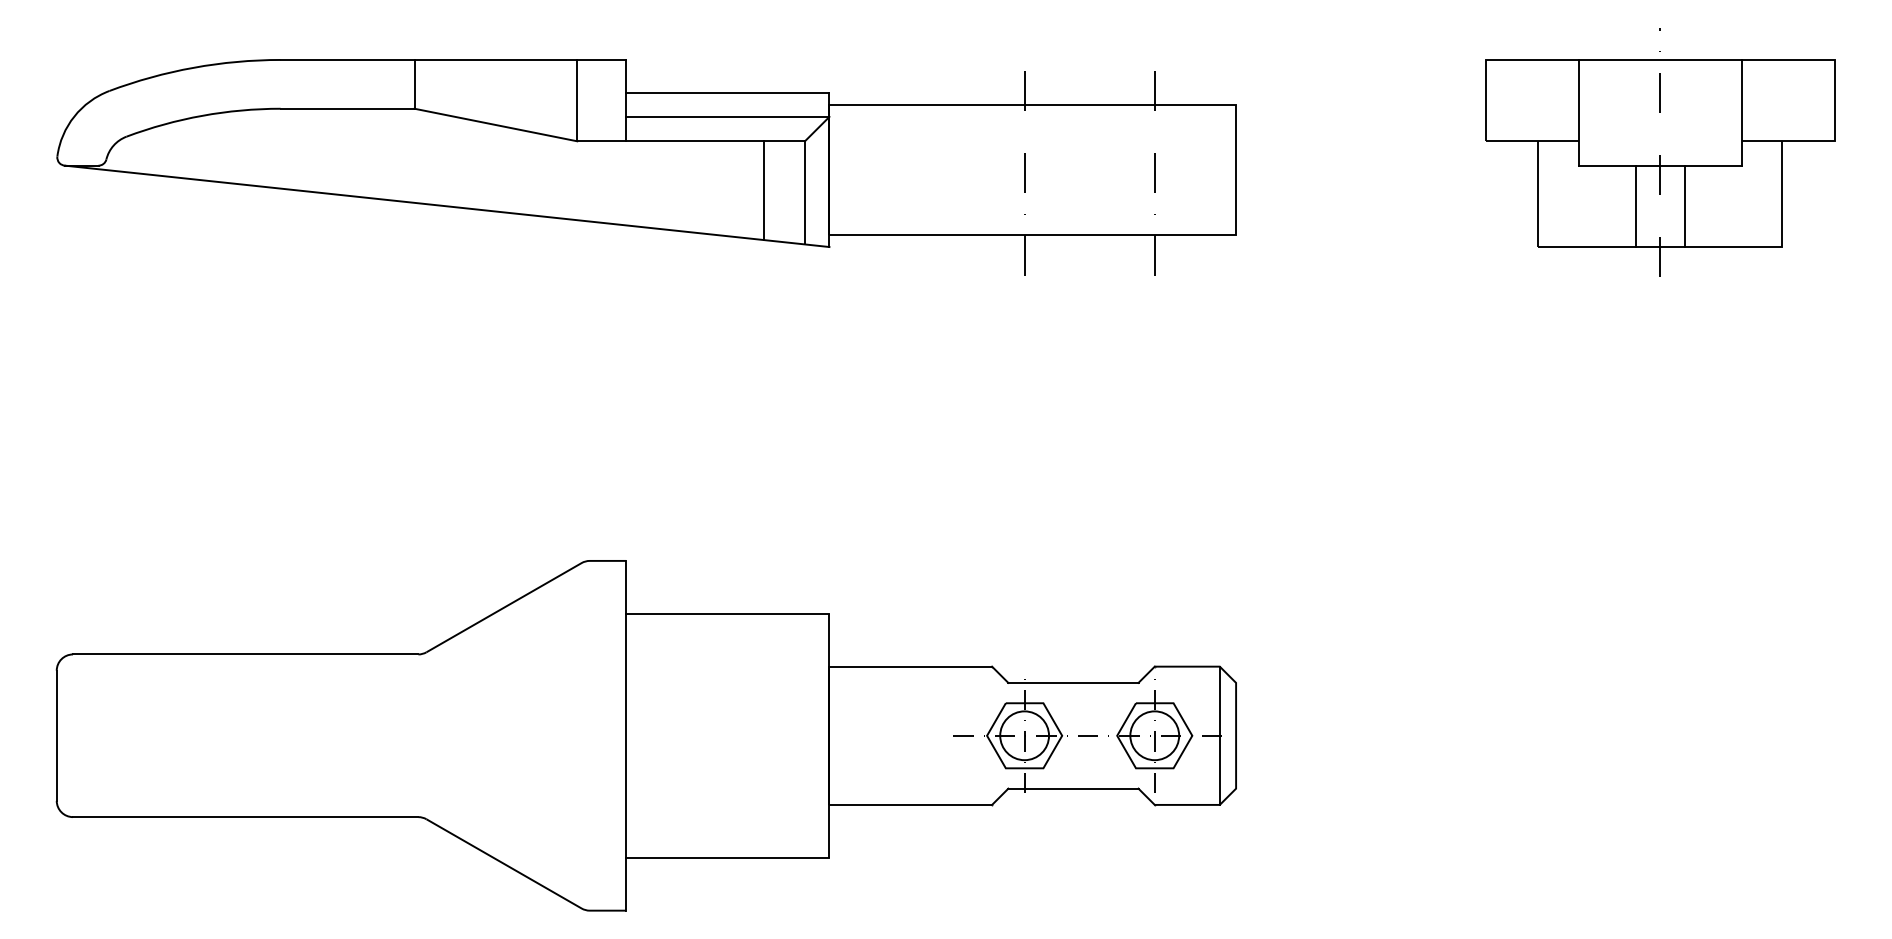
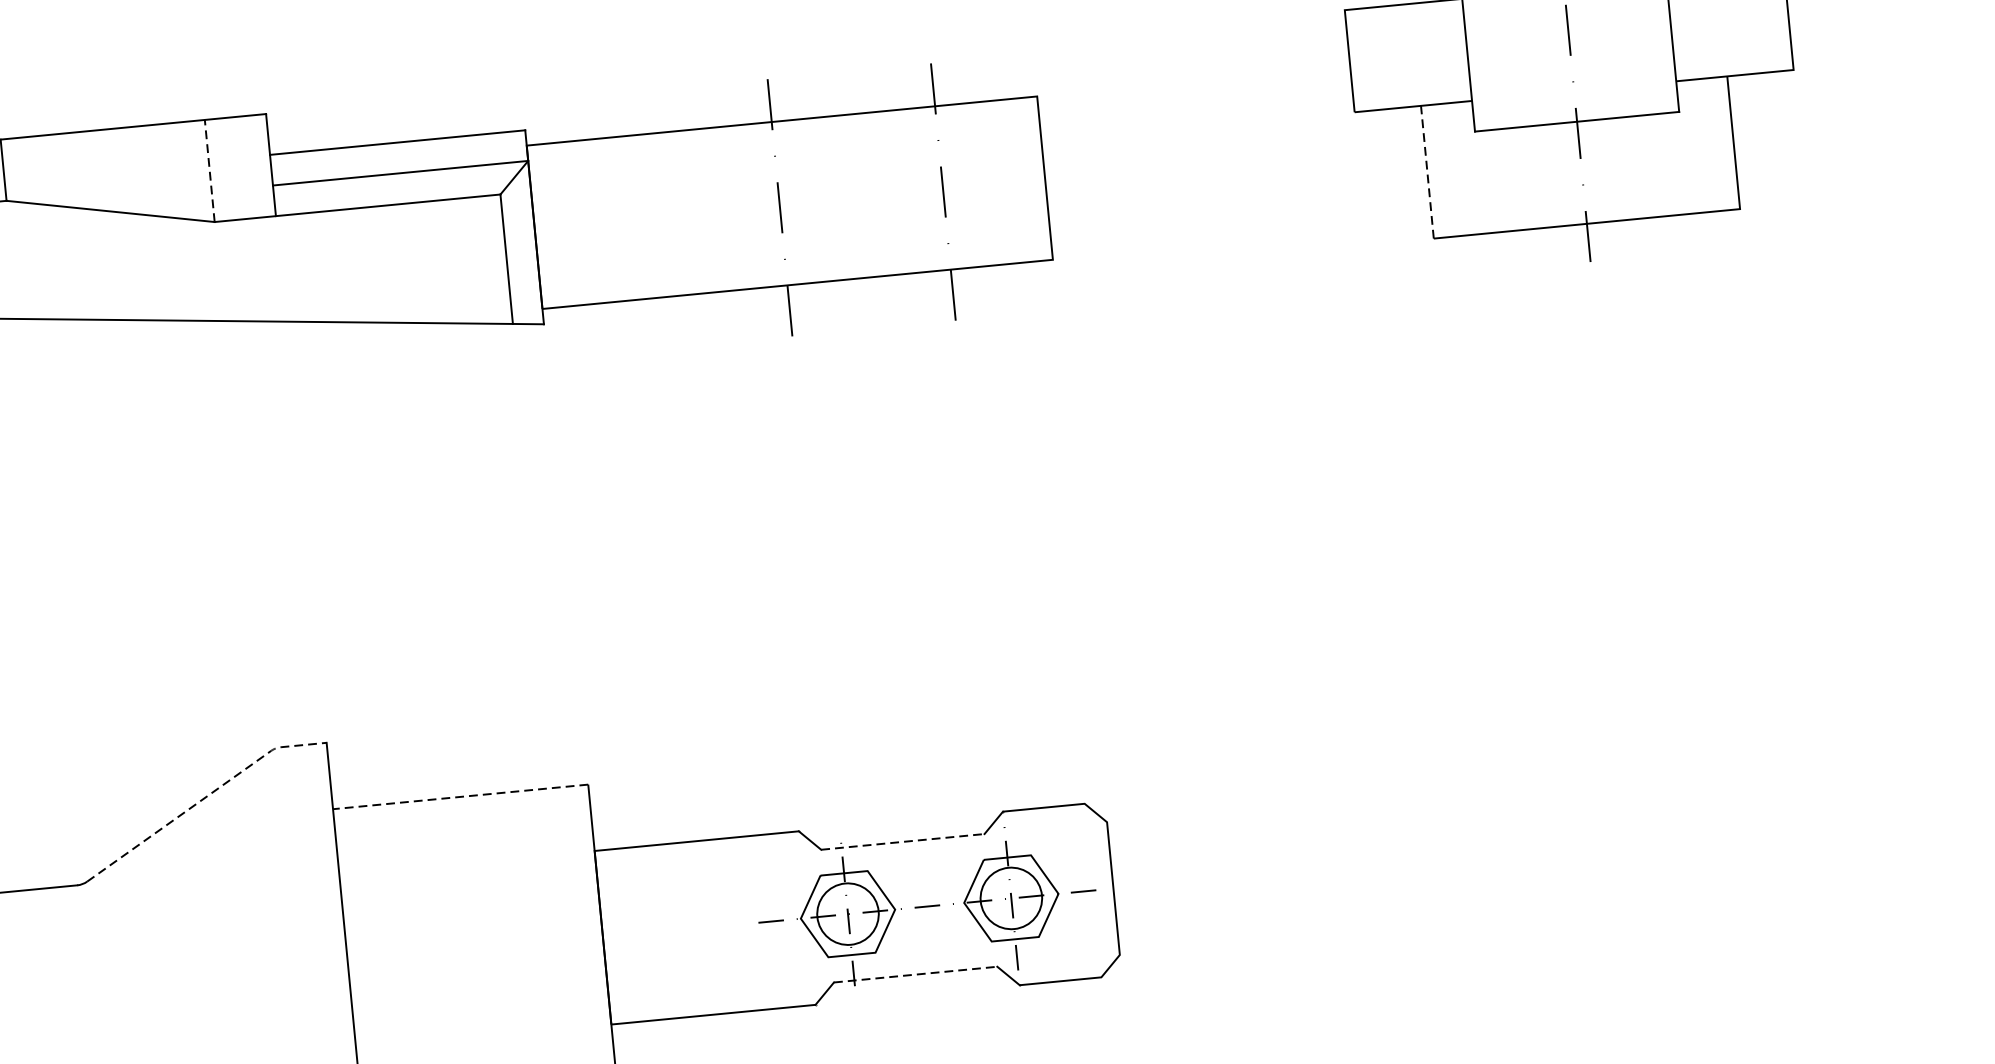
line: (577, 100) -> (210, 170), solid -> dashed
line: (764, 190) -> (455, 261), removed
line: (1538, 194) -> (1427, 172), solid -> dashed
line: (1635, 206) -> (1550, 175), removed
line: (1684, 206) -> (1612, 170), removed
line: (527, 593) -> (206, 795), solid -> dashed
line: (727, 613) -> (460, 796), solid -> dashed
line: (1073, 682) -> (902, 841), solid -> dashed
line: (1219, 735) -> (1092, 890), removed
line: (1073, 788) -> (915, 974), solid -> dashed

